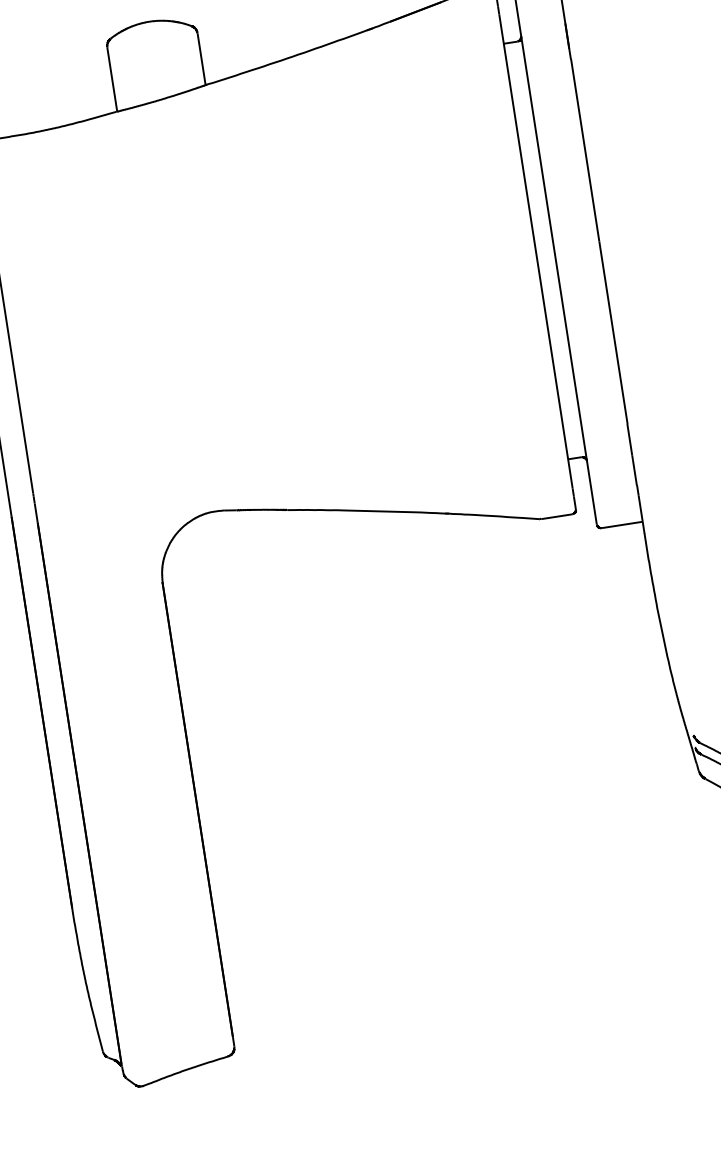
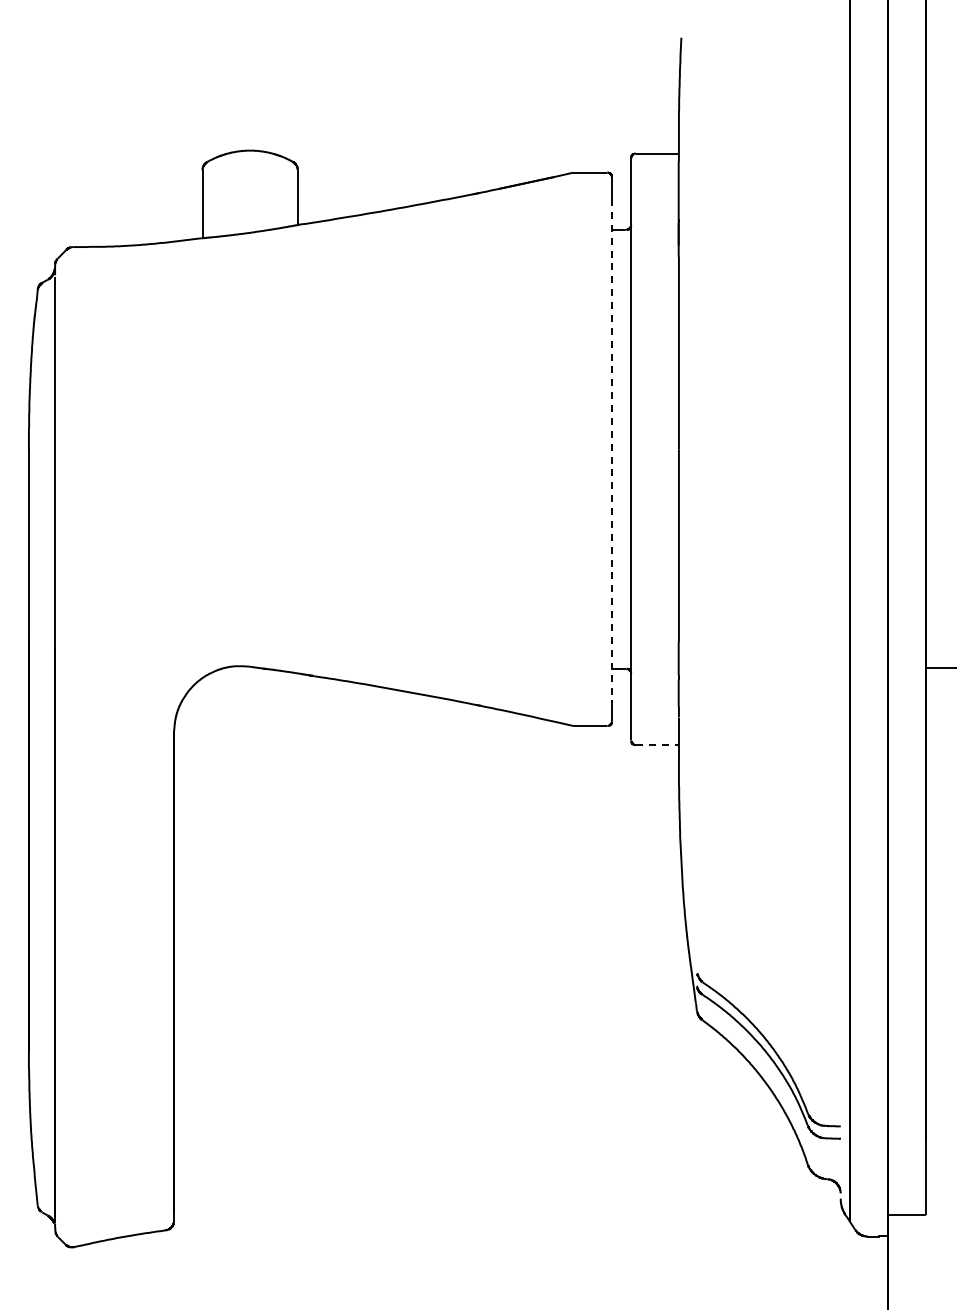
line: (535, 251) -> (611, 449), solid -> dashed
line: (622, 525) -> (657, 745), solid -> dashed

